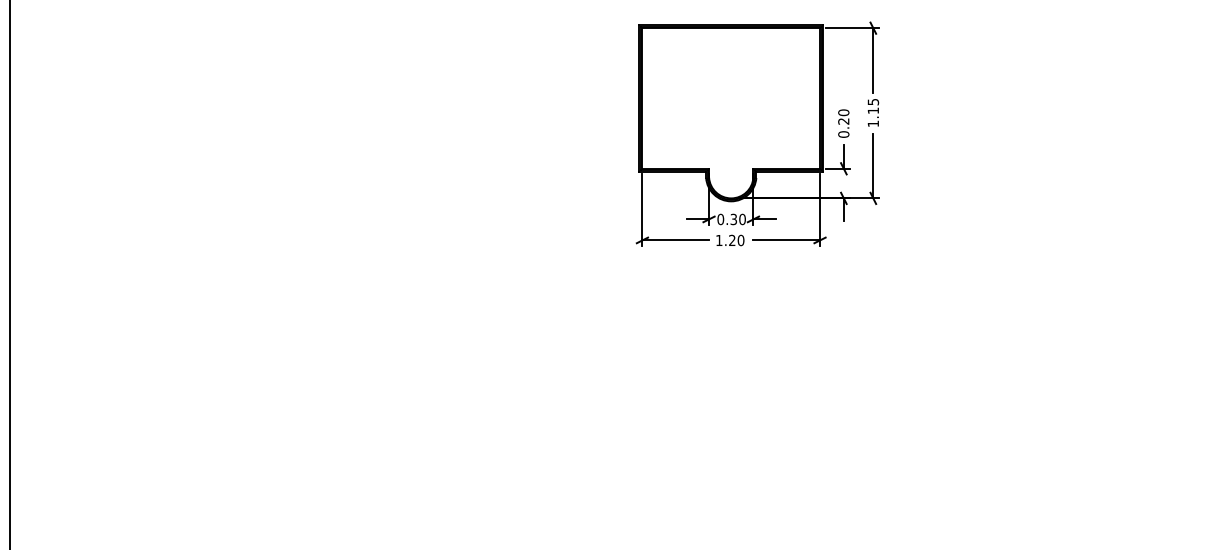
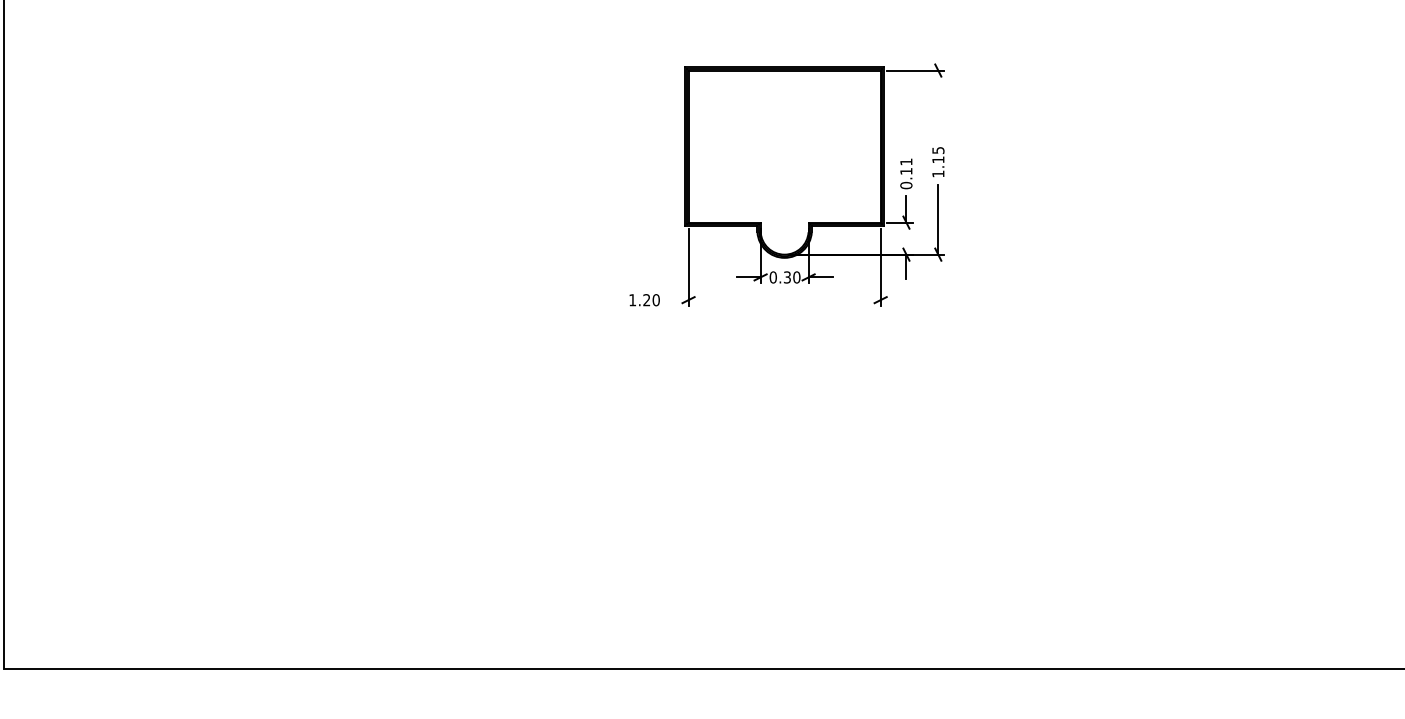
line: (873, 60) -> (938, 105), removed
text: (843, 116) -> (906, 166), 0.20 -> 0.11
line: (675, 240) -> (724, 300), removed
text: (730, 240) -> (644, 300), moved
line: (786, 240) -> (844, 300), removed

